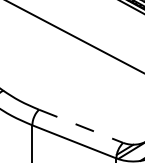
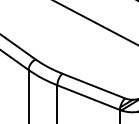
line: (80, 126) -> (93, 86), dashed -> solid

